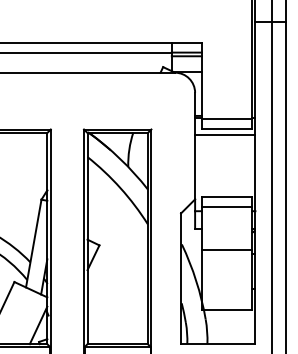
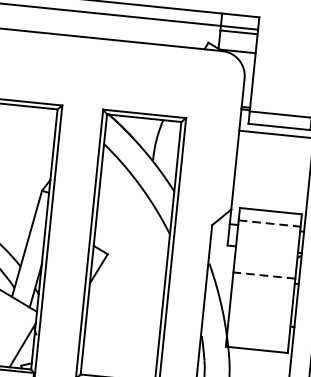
line: (227, 207) -> (270, 223), solid -> dashed
line: (226, 249) -> (263, 275), solid -> dashed

